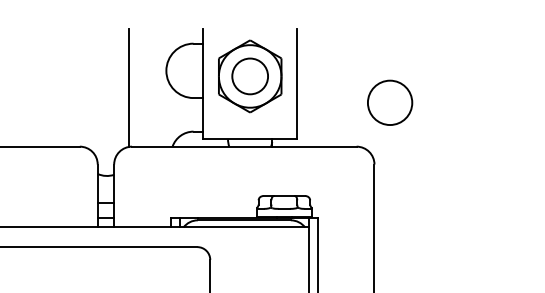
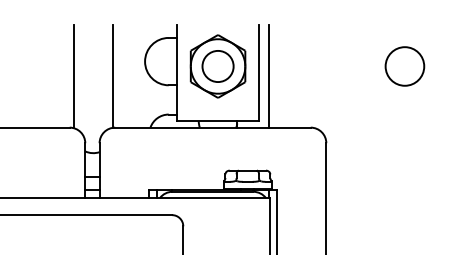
line: (309, 86) -> (269, 75), added
line: (85, 87) -> (74, 76), added
circle: (389, 102) -> (404, 66), moved

